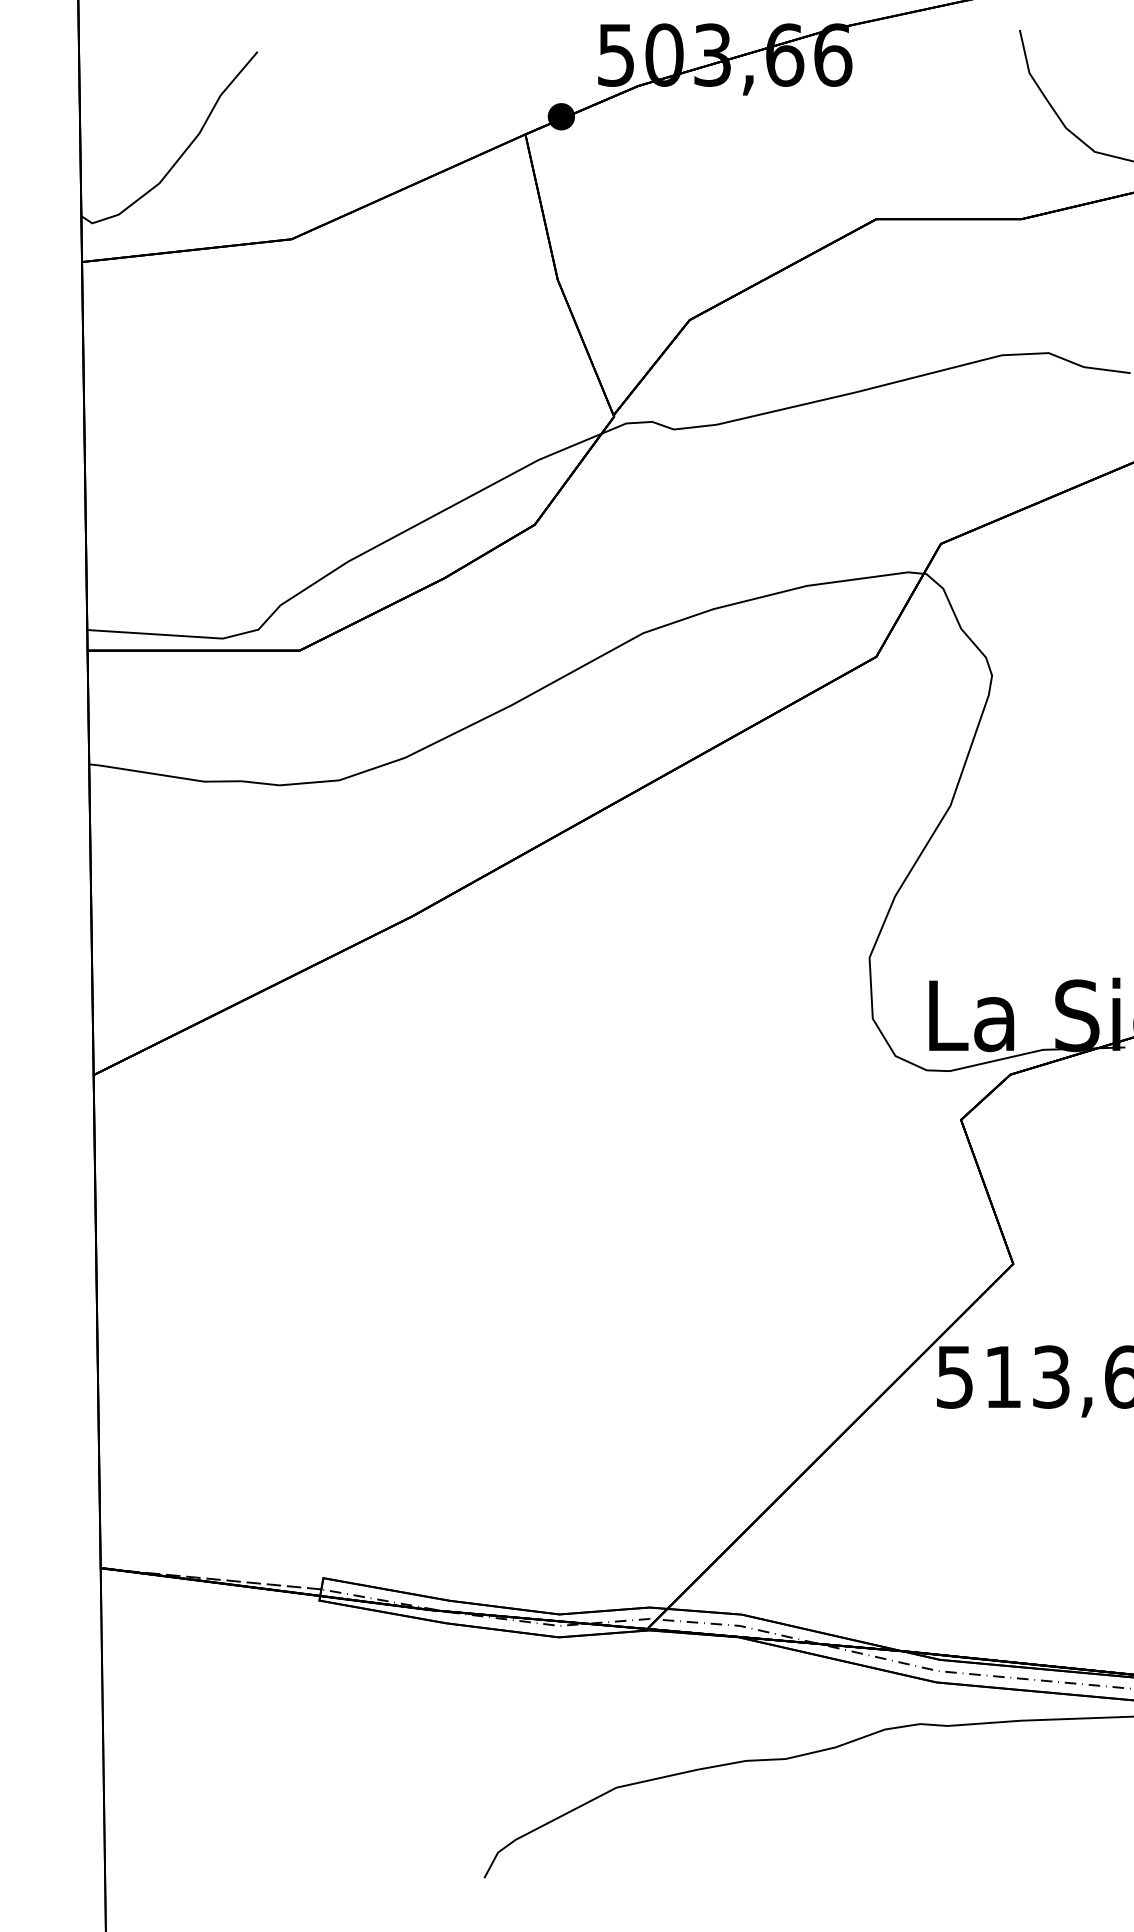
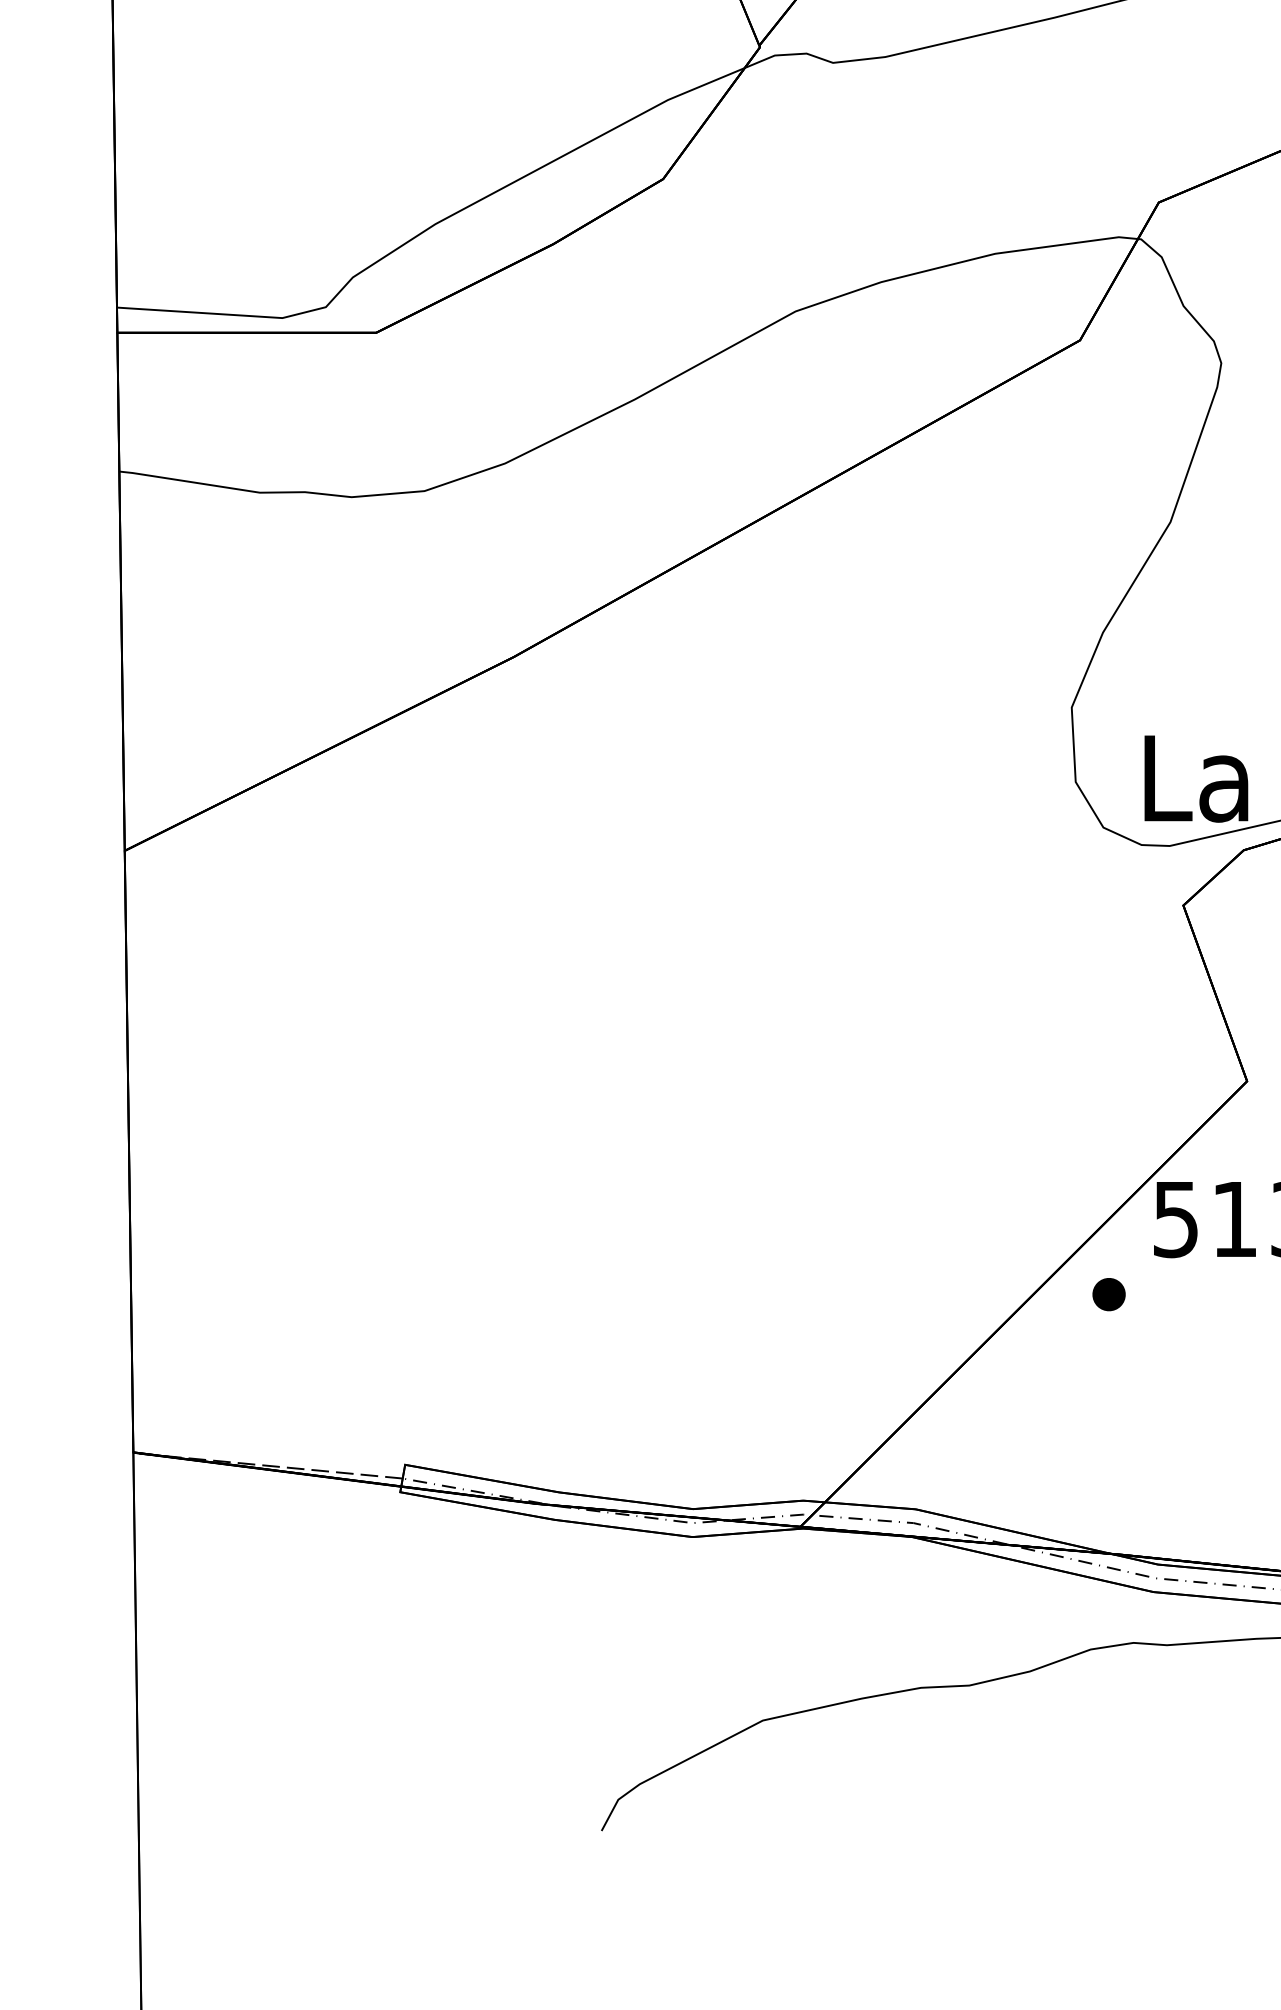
part: (899, 1438) -> (1108, 1294), added

